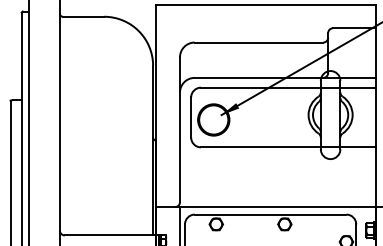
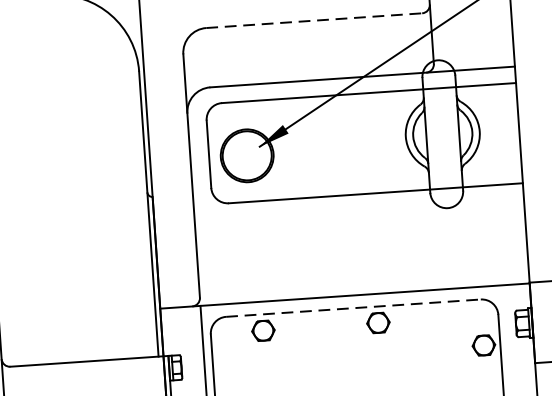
line: (259, 42) -> (315, 20), solid -> dashed
line: (270, 214) -> (353, 308), solid -> dashed

